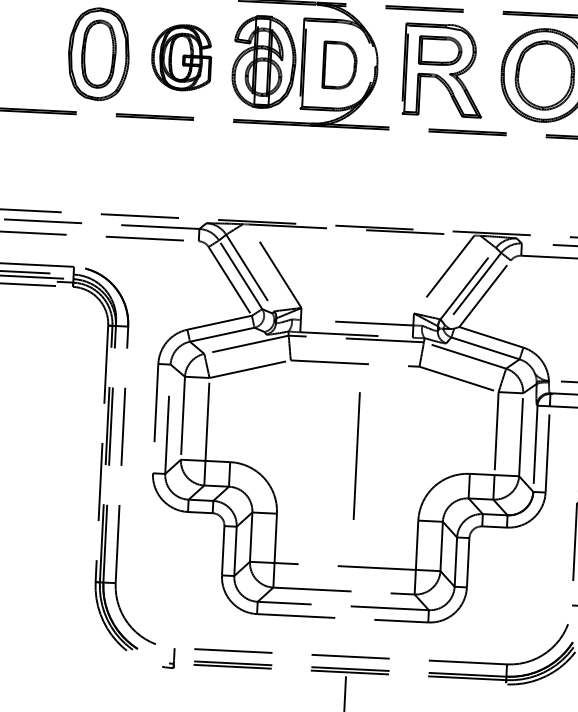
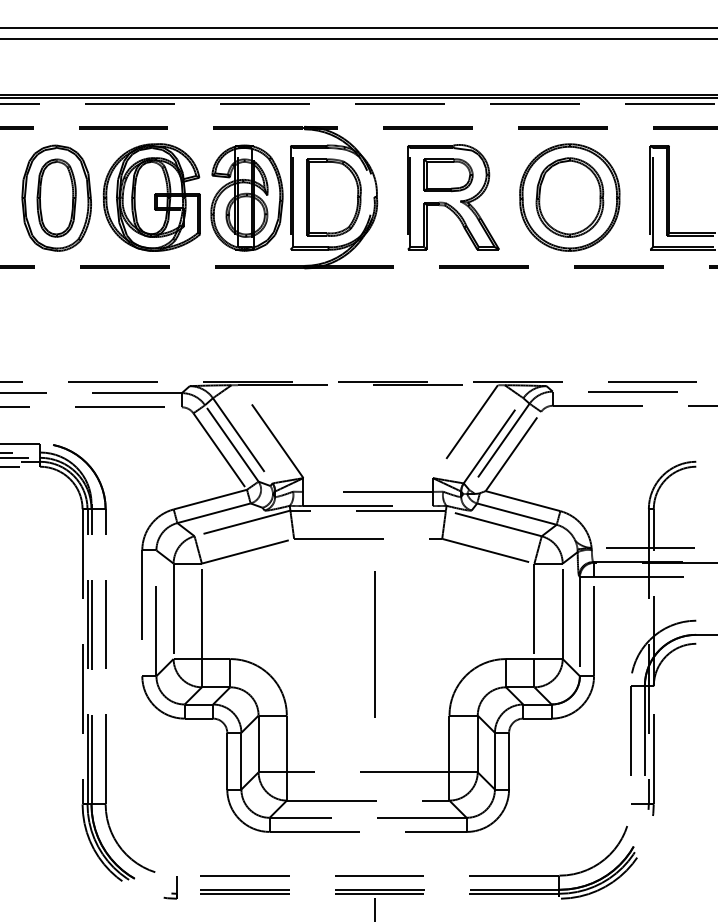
part: (181, 57) -> (151, 197), size x1.43
part: (339, 65) -> (333, 197), size x1.43

